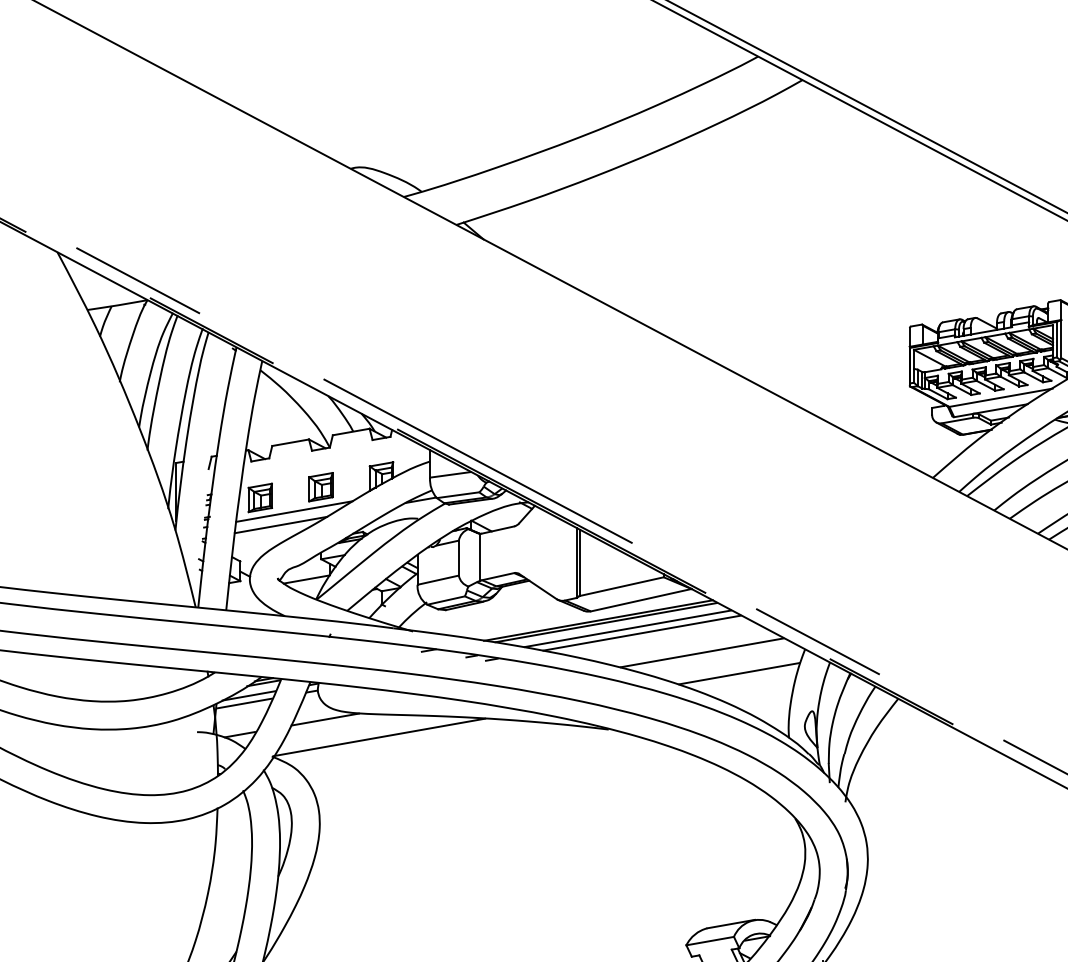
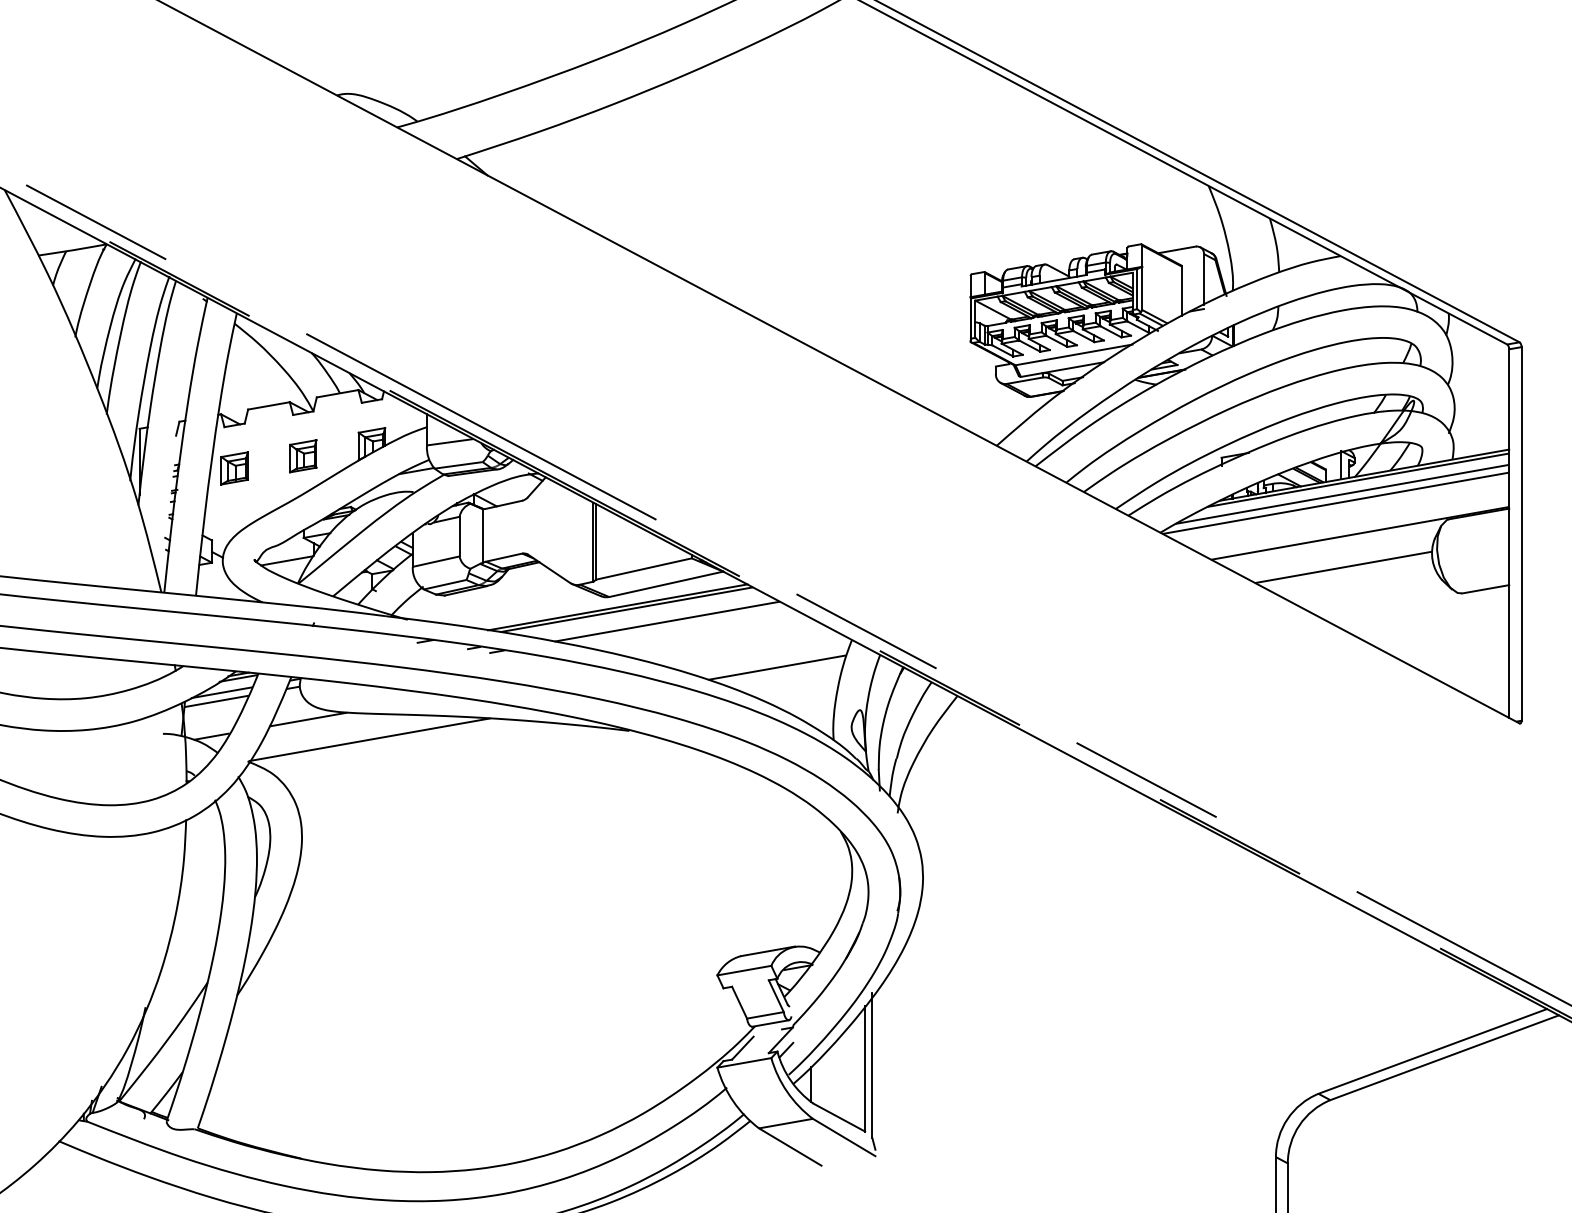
line: (294, 511) -> (273, 483), removed
line: (280, 524) -> (257, 498), removed
line: (628, 628) -> (651, 616), removed
line: (702, 652) -> (735, 643), removed

